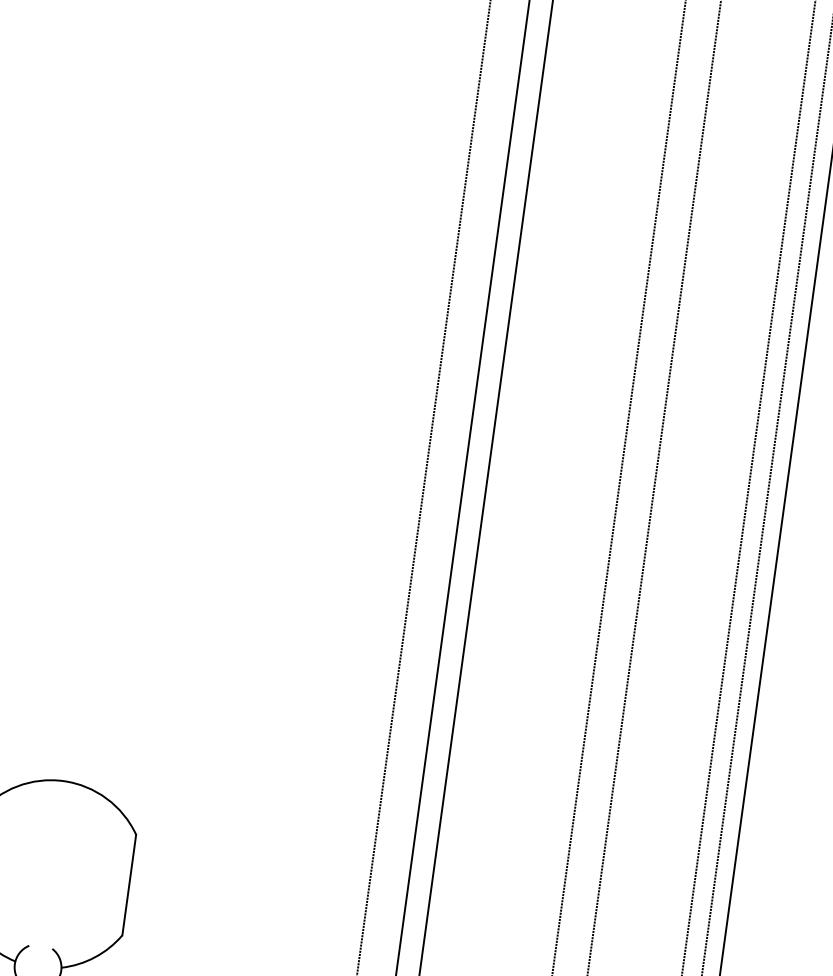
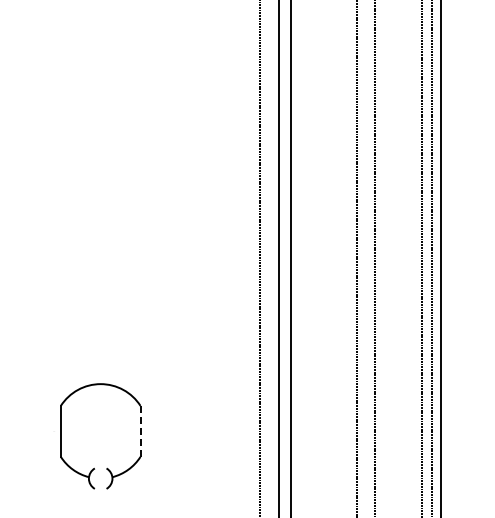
line: (129, 883) -> (140, 430), solid -> dashed

